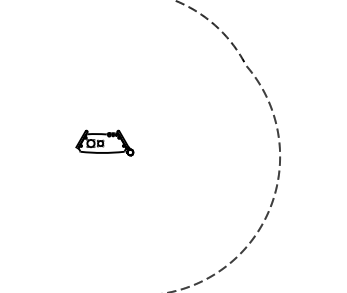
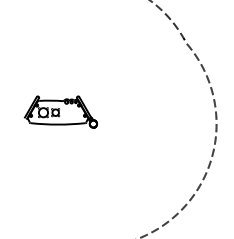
part: (104, 142) -> (60, 111), size x1.43

